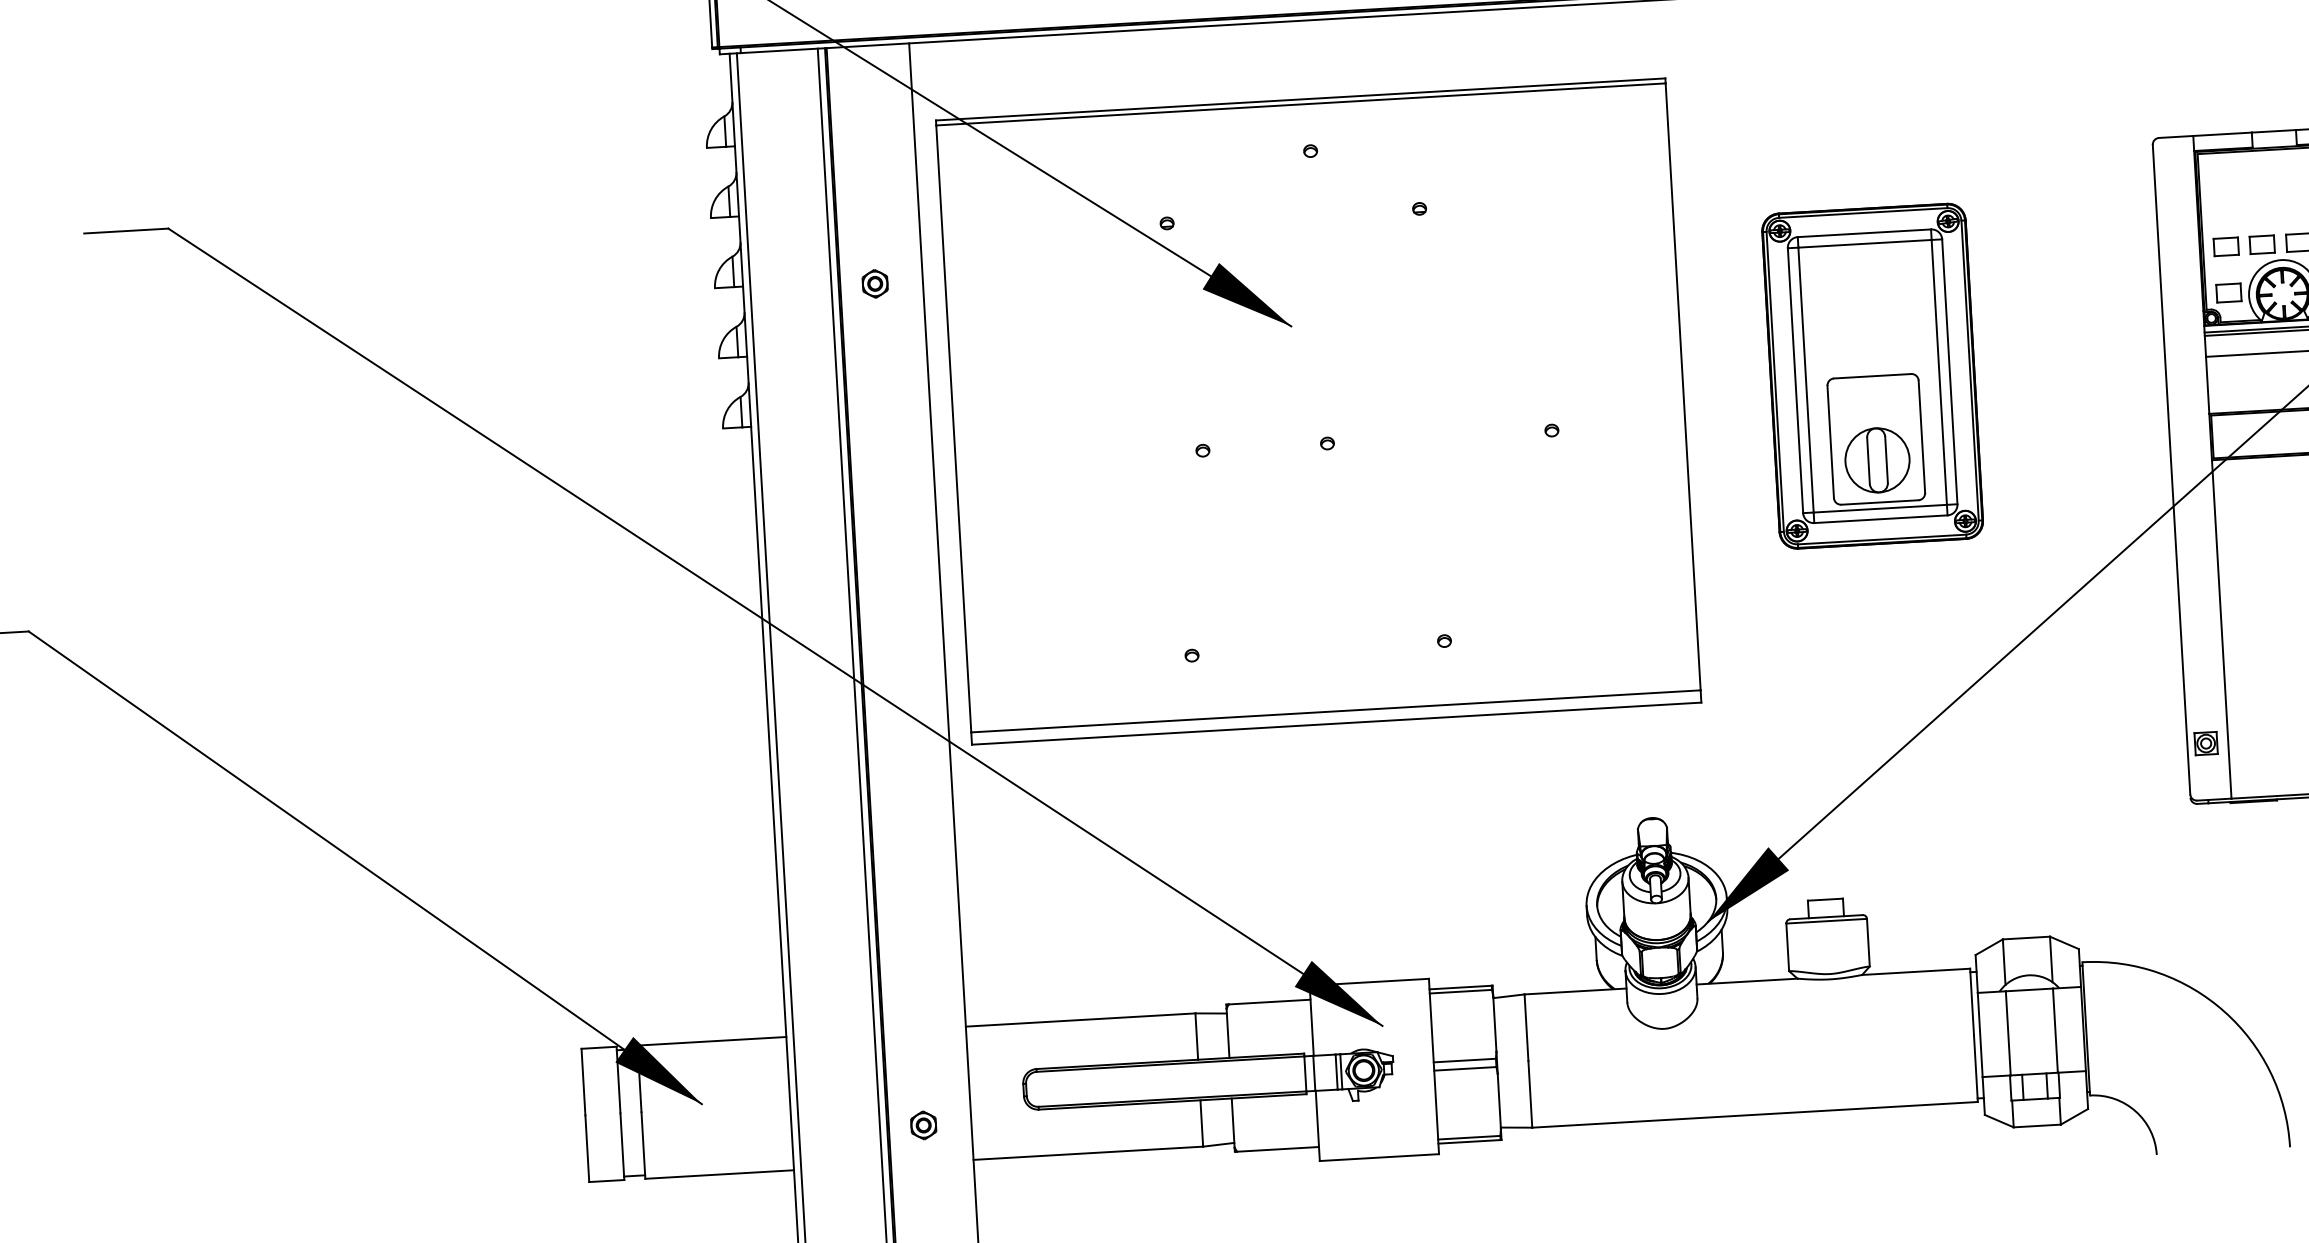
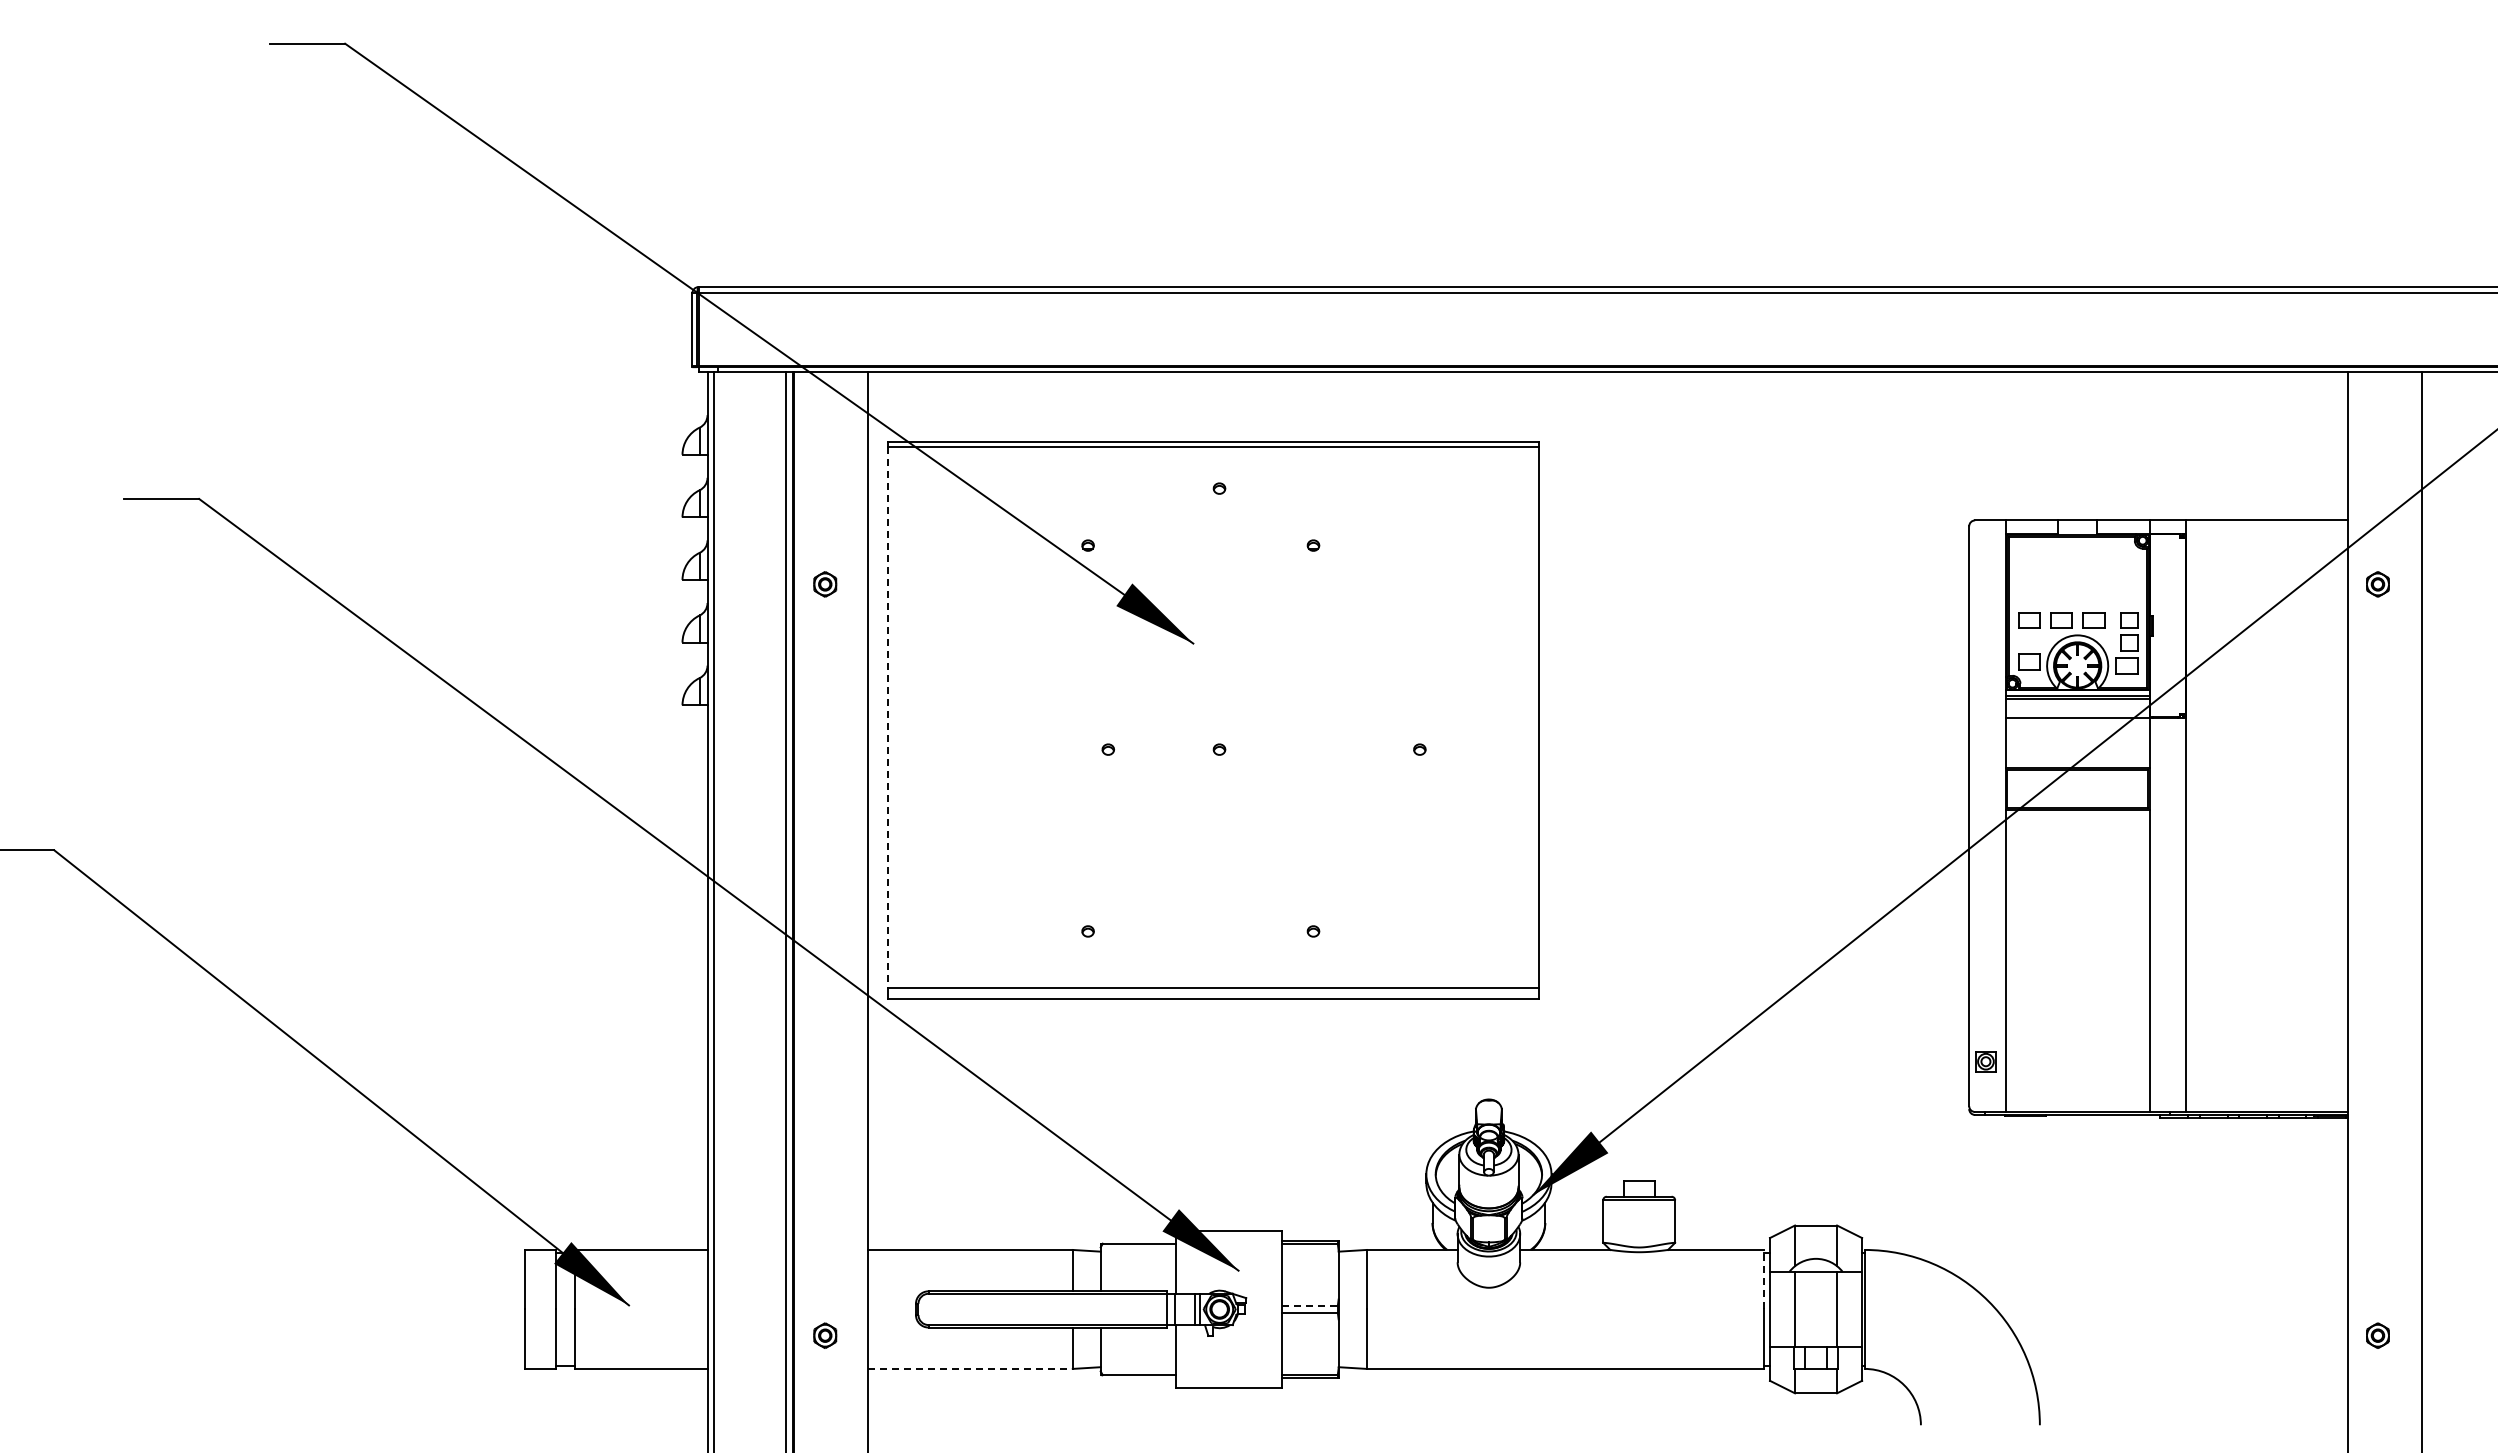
part: (1872, 375) -> (1707, 717), removed
line: (953, 428) -> (887, 717), solid -> dashed
line: (1972, 1001) -> (1764, 1279), solid -> dashed
line: (1465, 1060) -> (1310, 1305), solid -> dashed
line: (1088, 1152) -> (970, 1368), solid -> dashed

